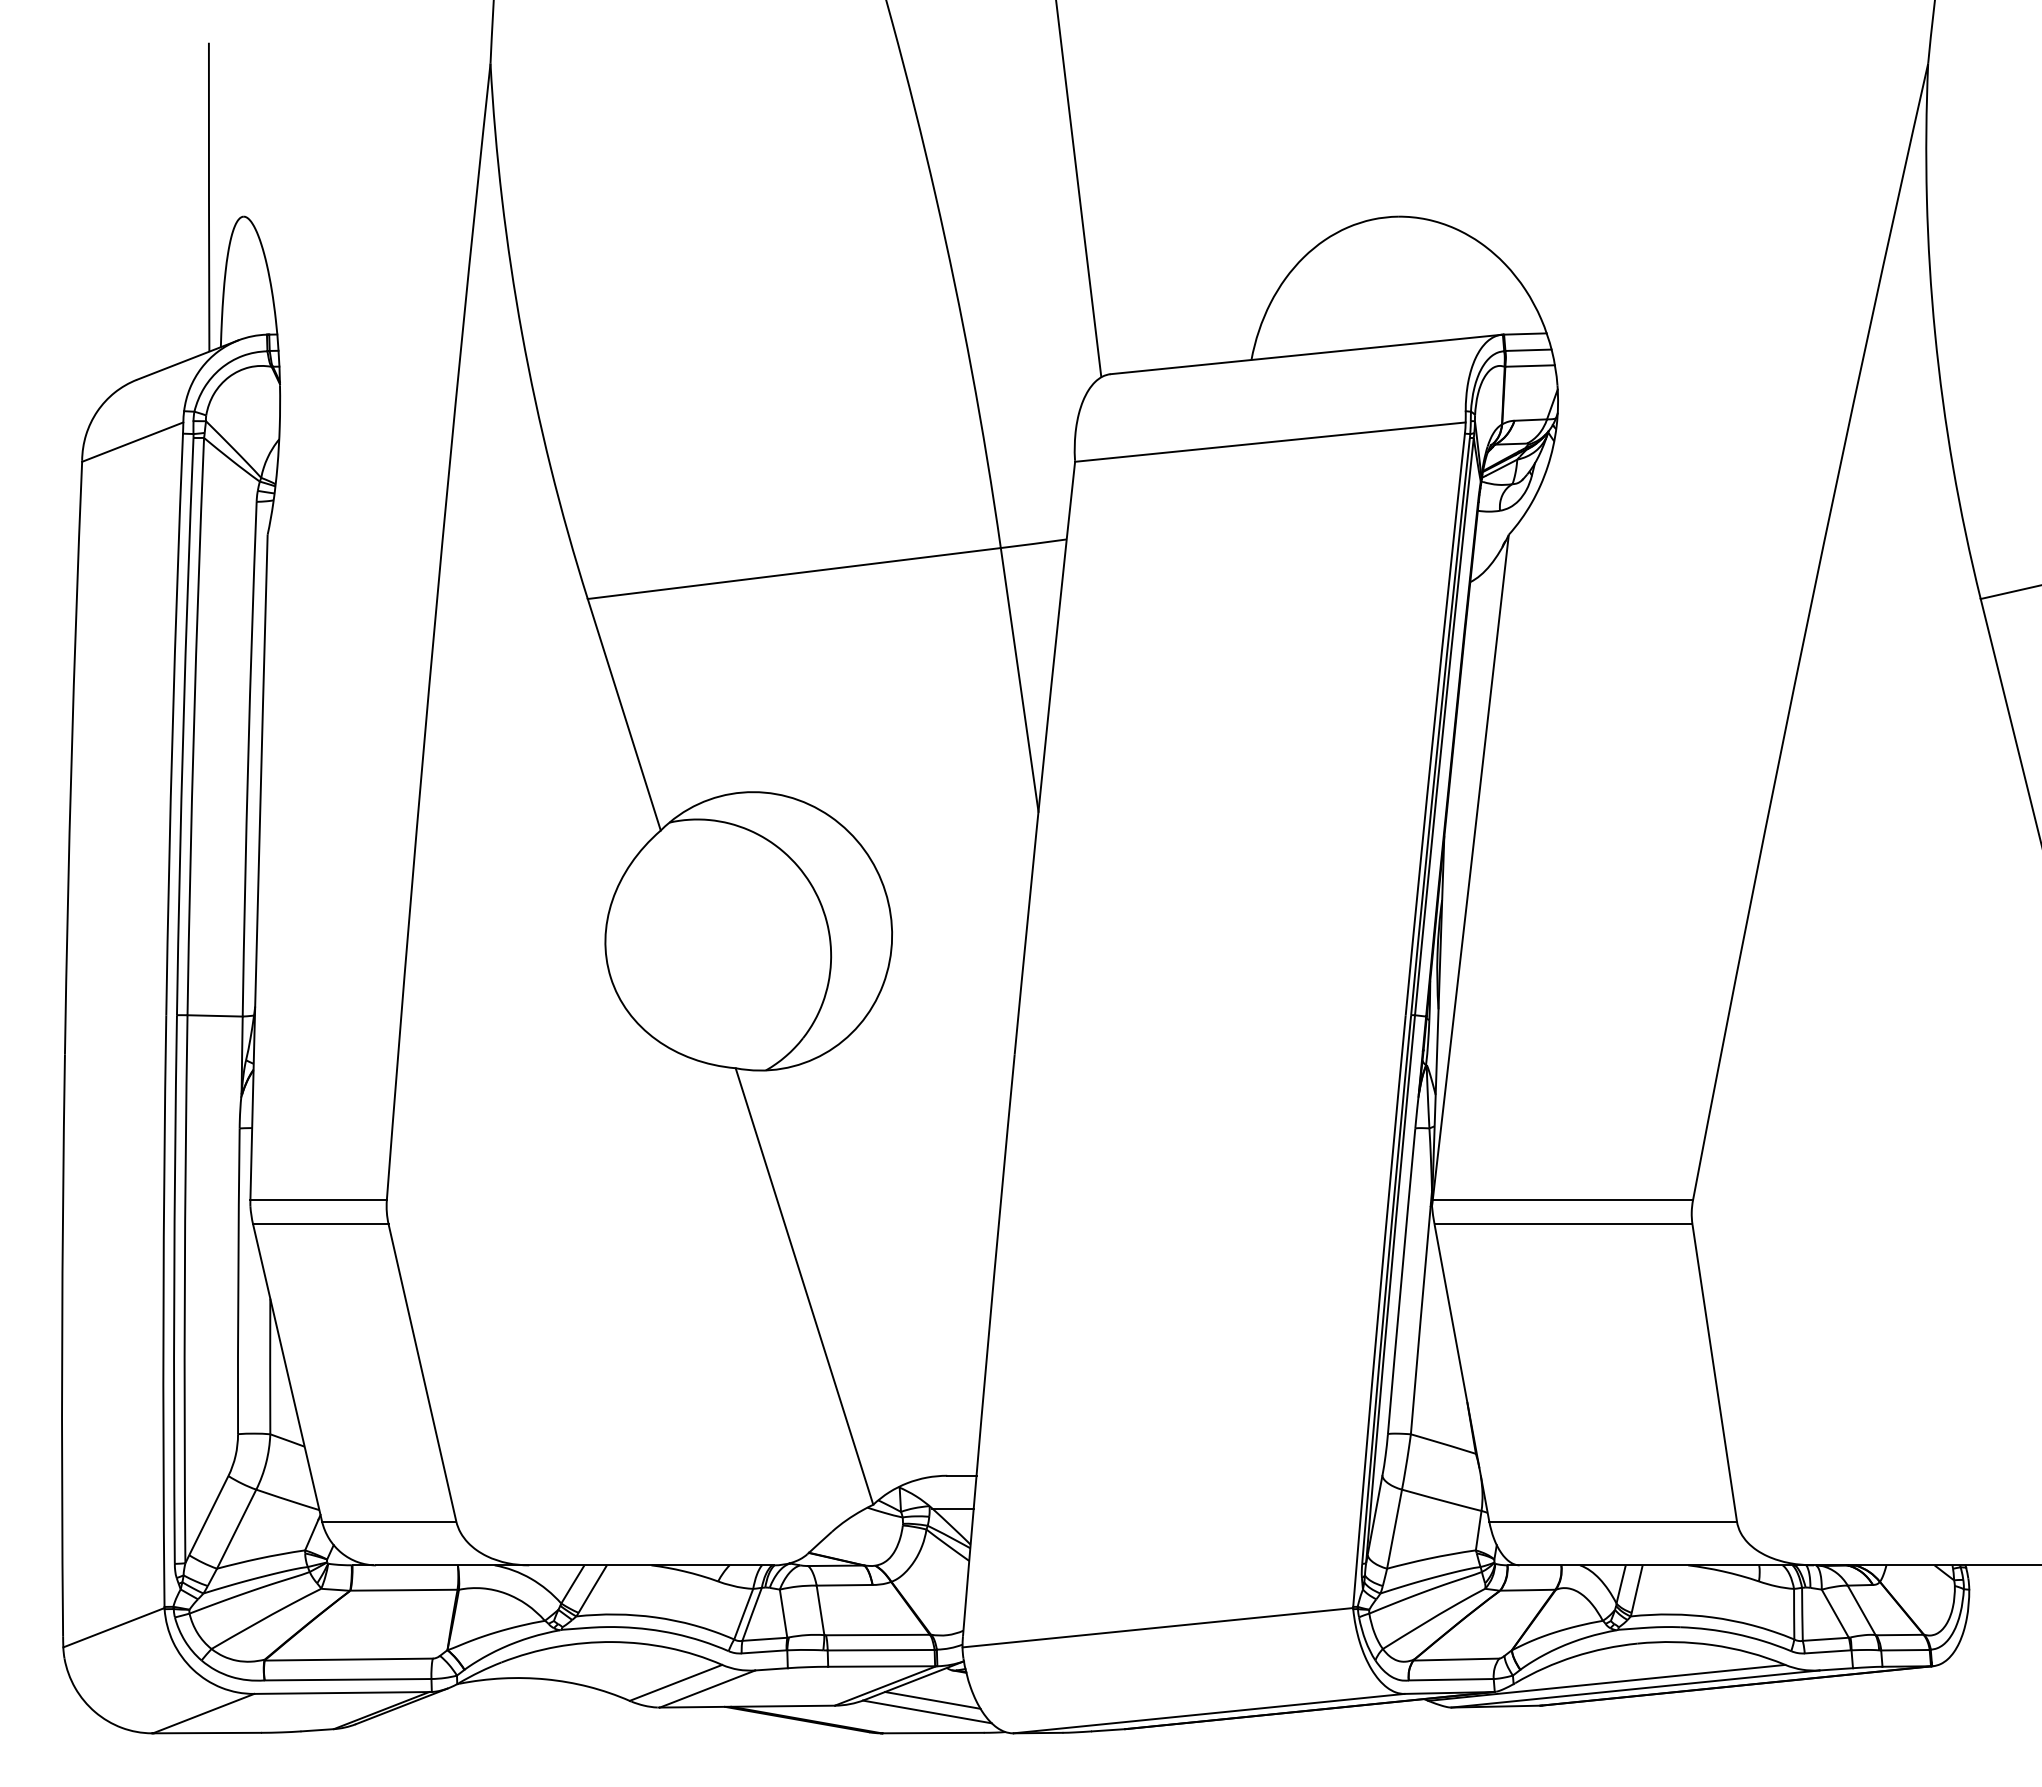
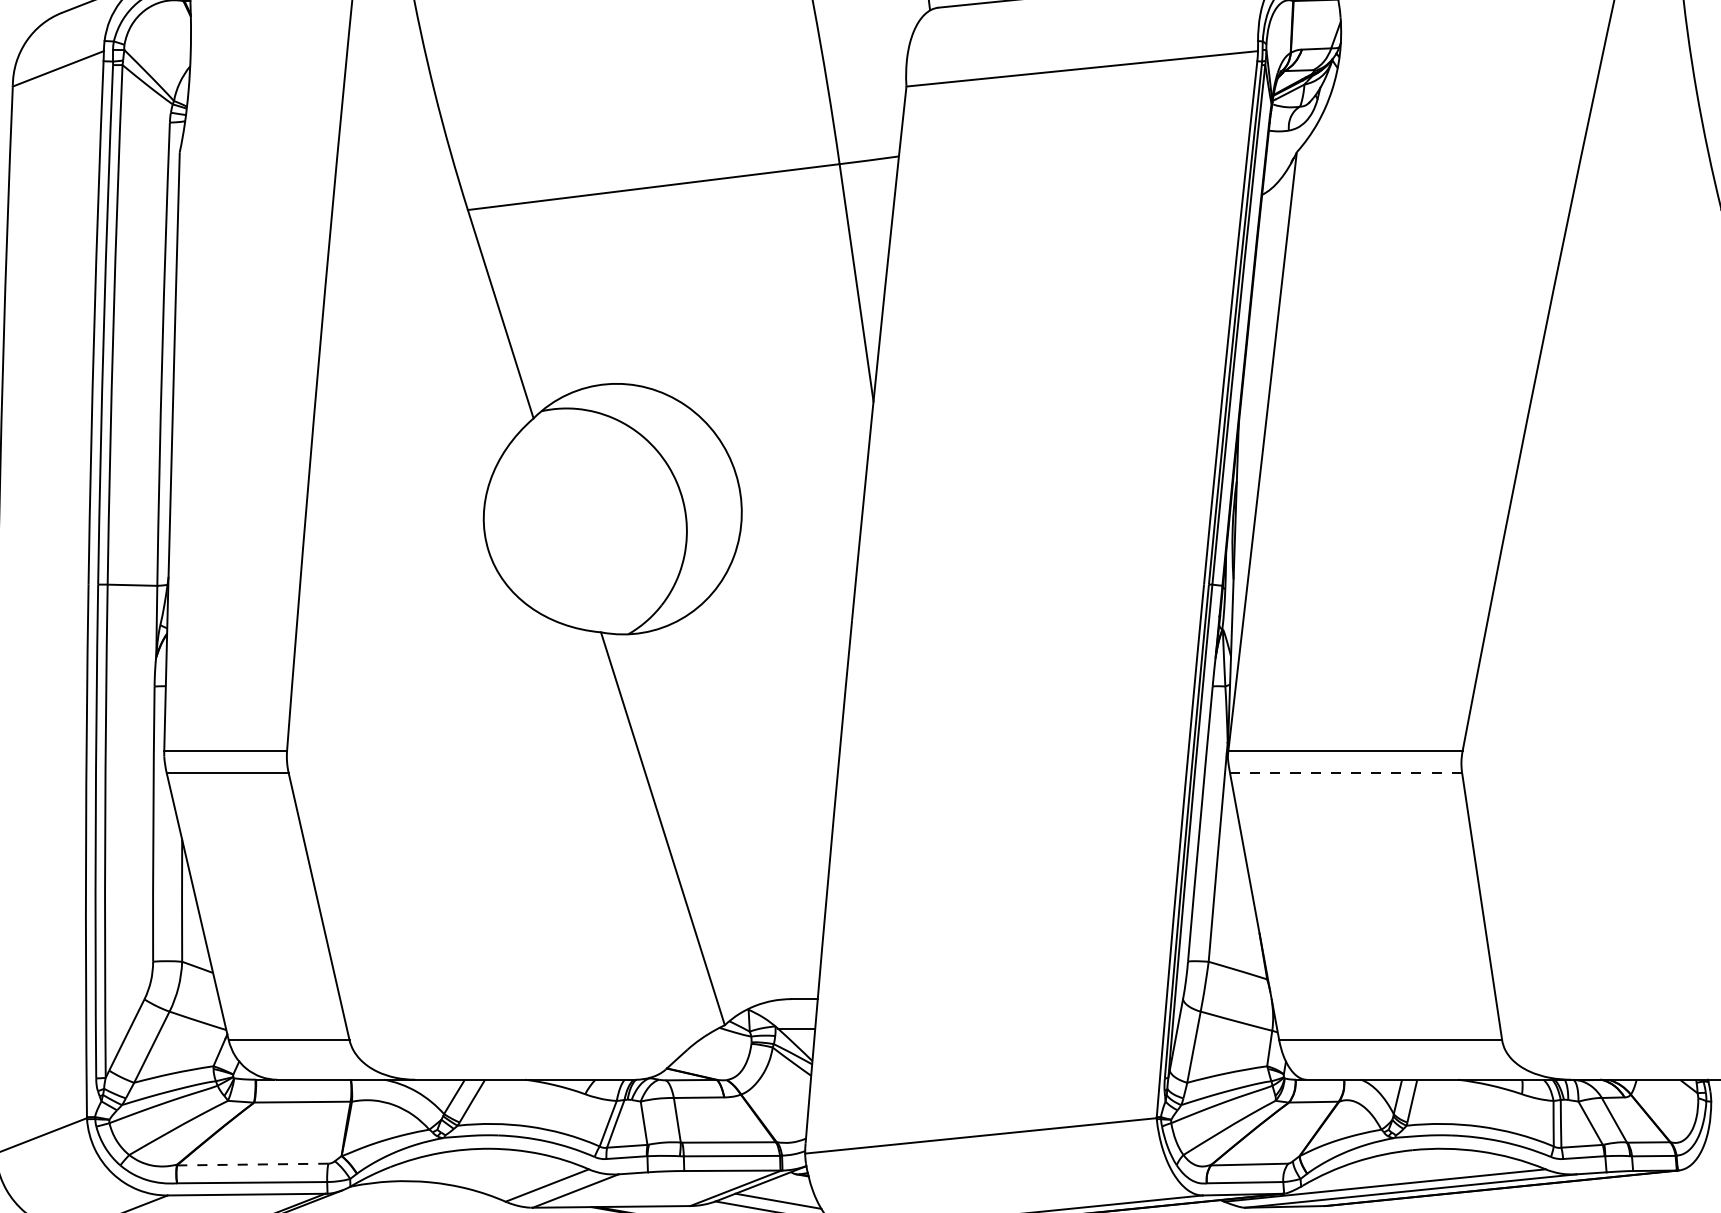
line: (1563, 1224) -> (1346, 772), solid -> dashed
line: (348, 1659) -> (252, 1164), solid -> dashed

